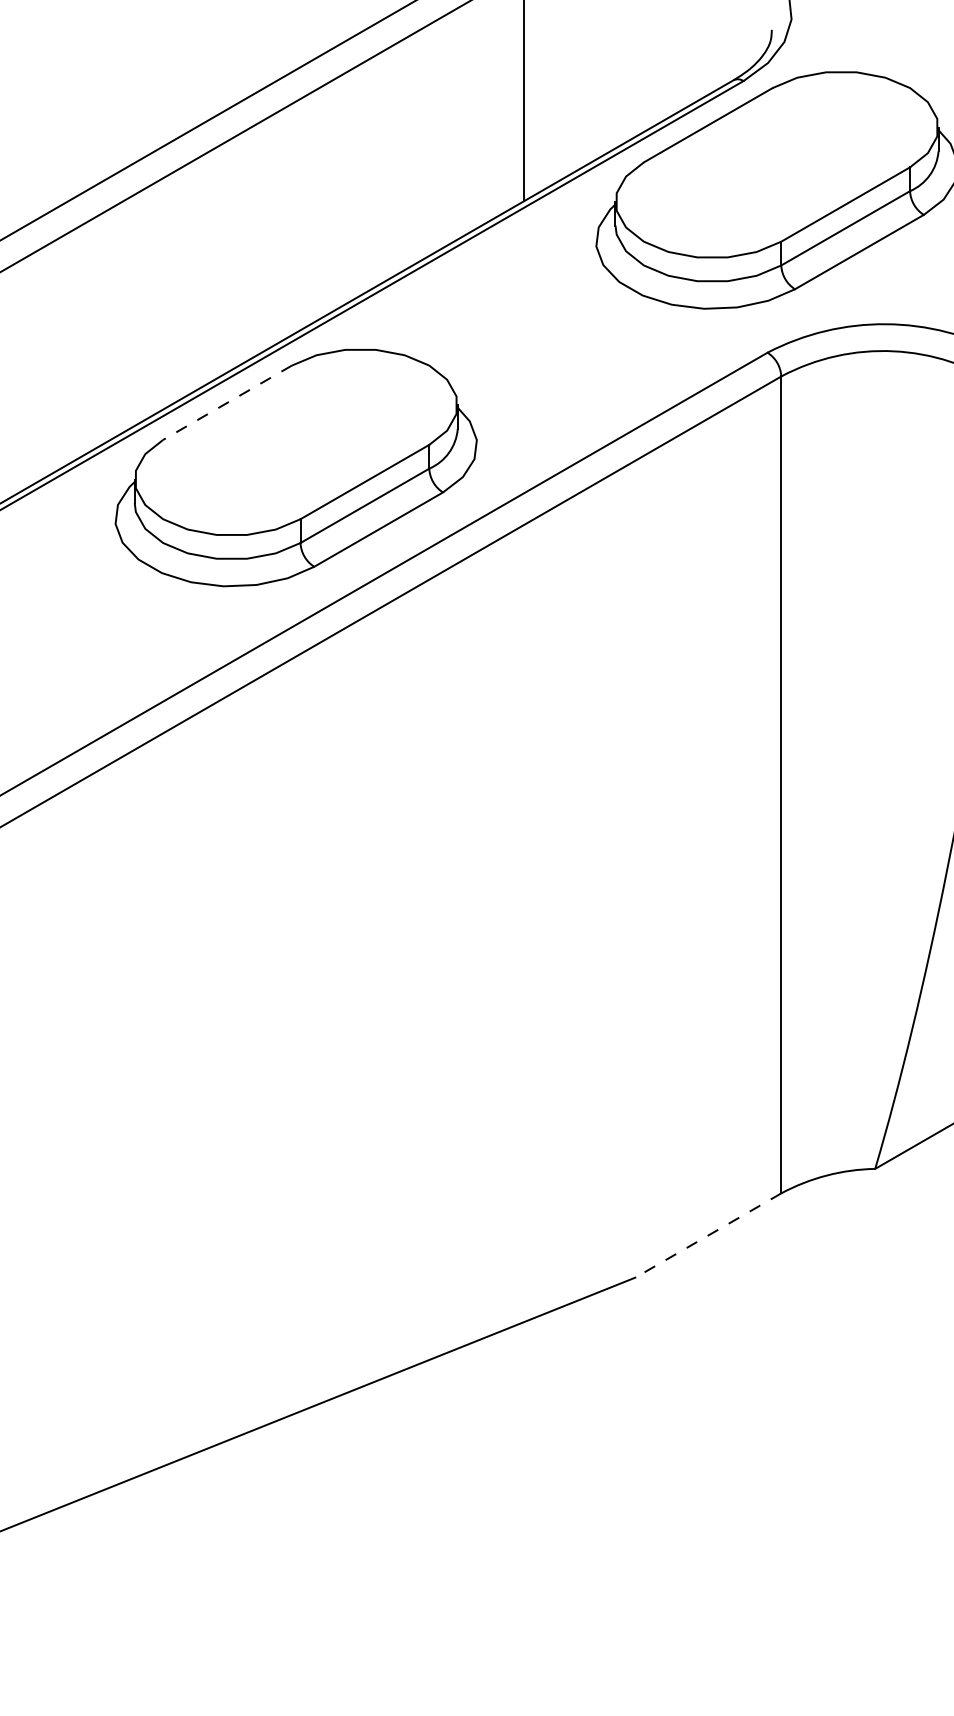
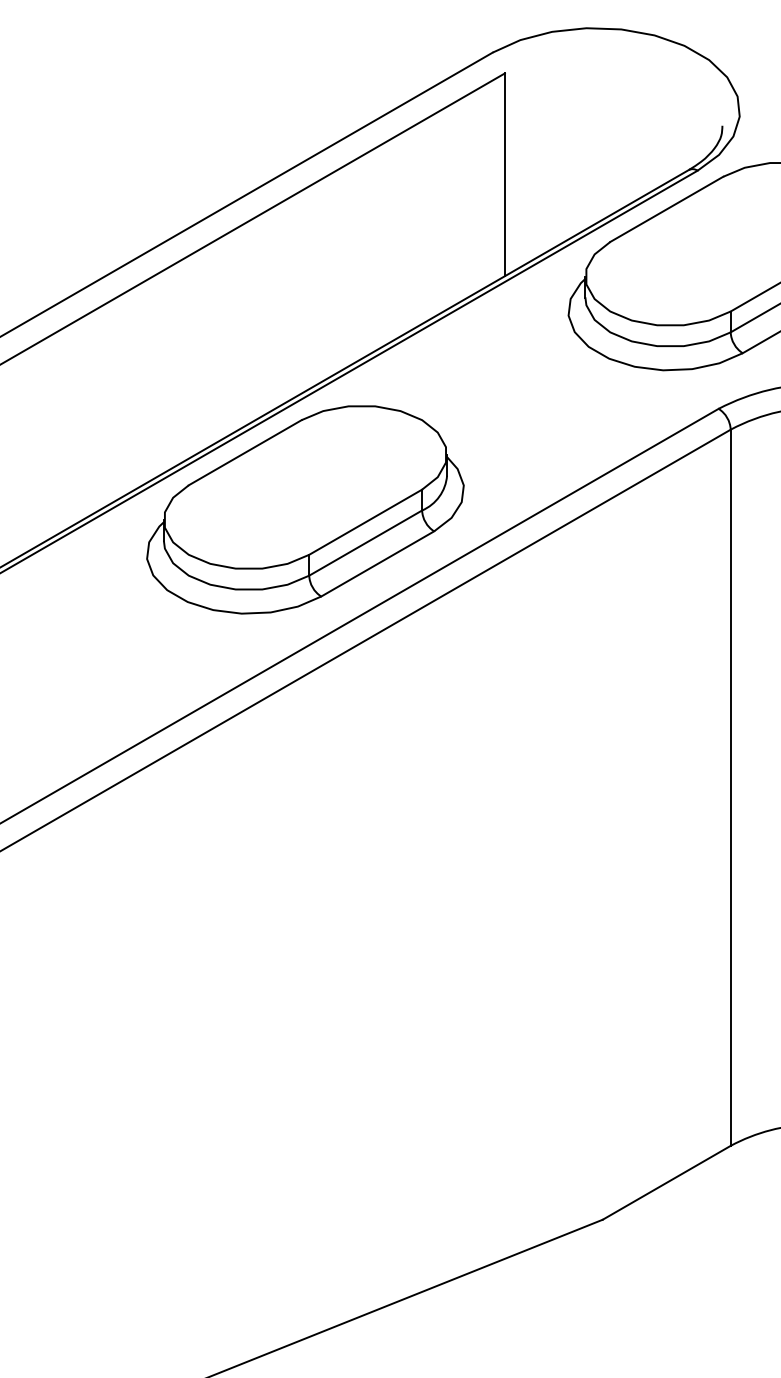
line: (227, 403) -> (245, 453), dashed -> solid
line: (707, 1235) -> (666, 1182), dashed -> solid

